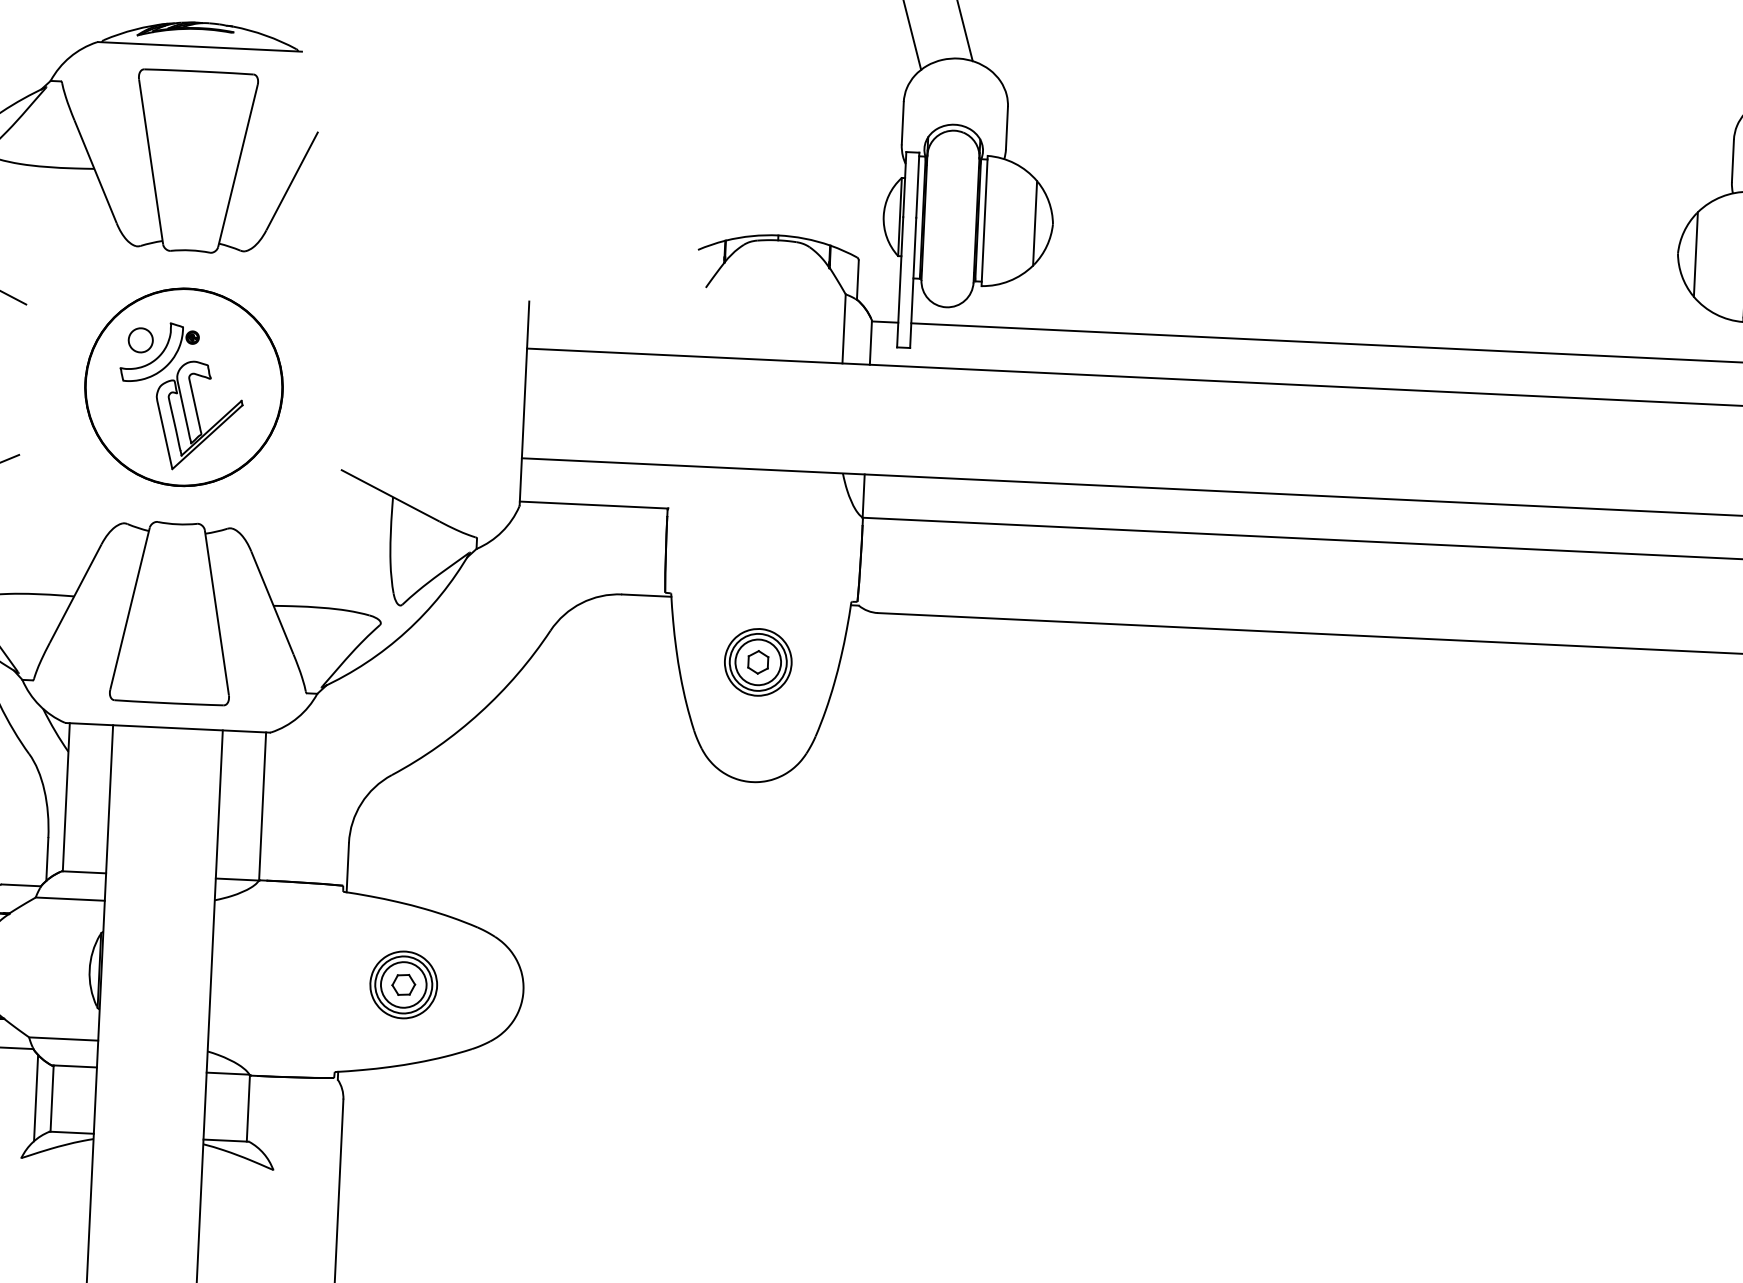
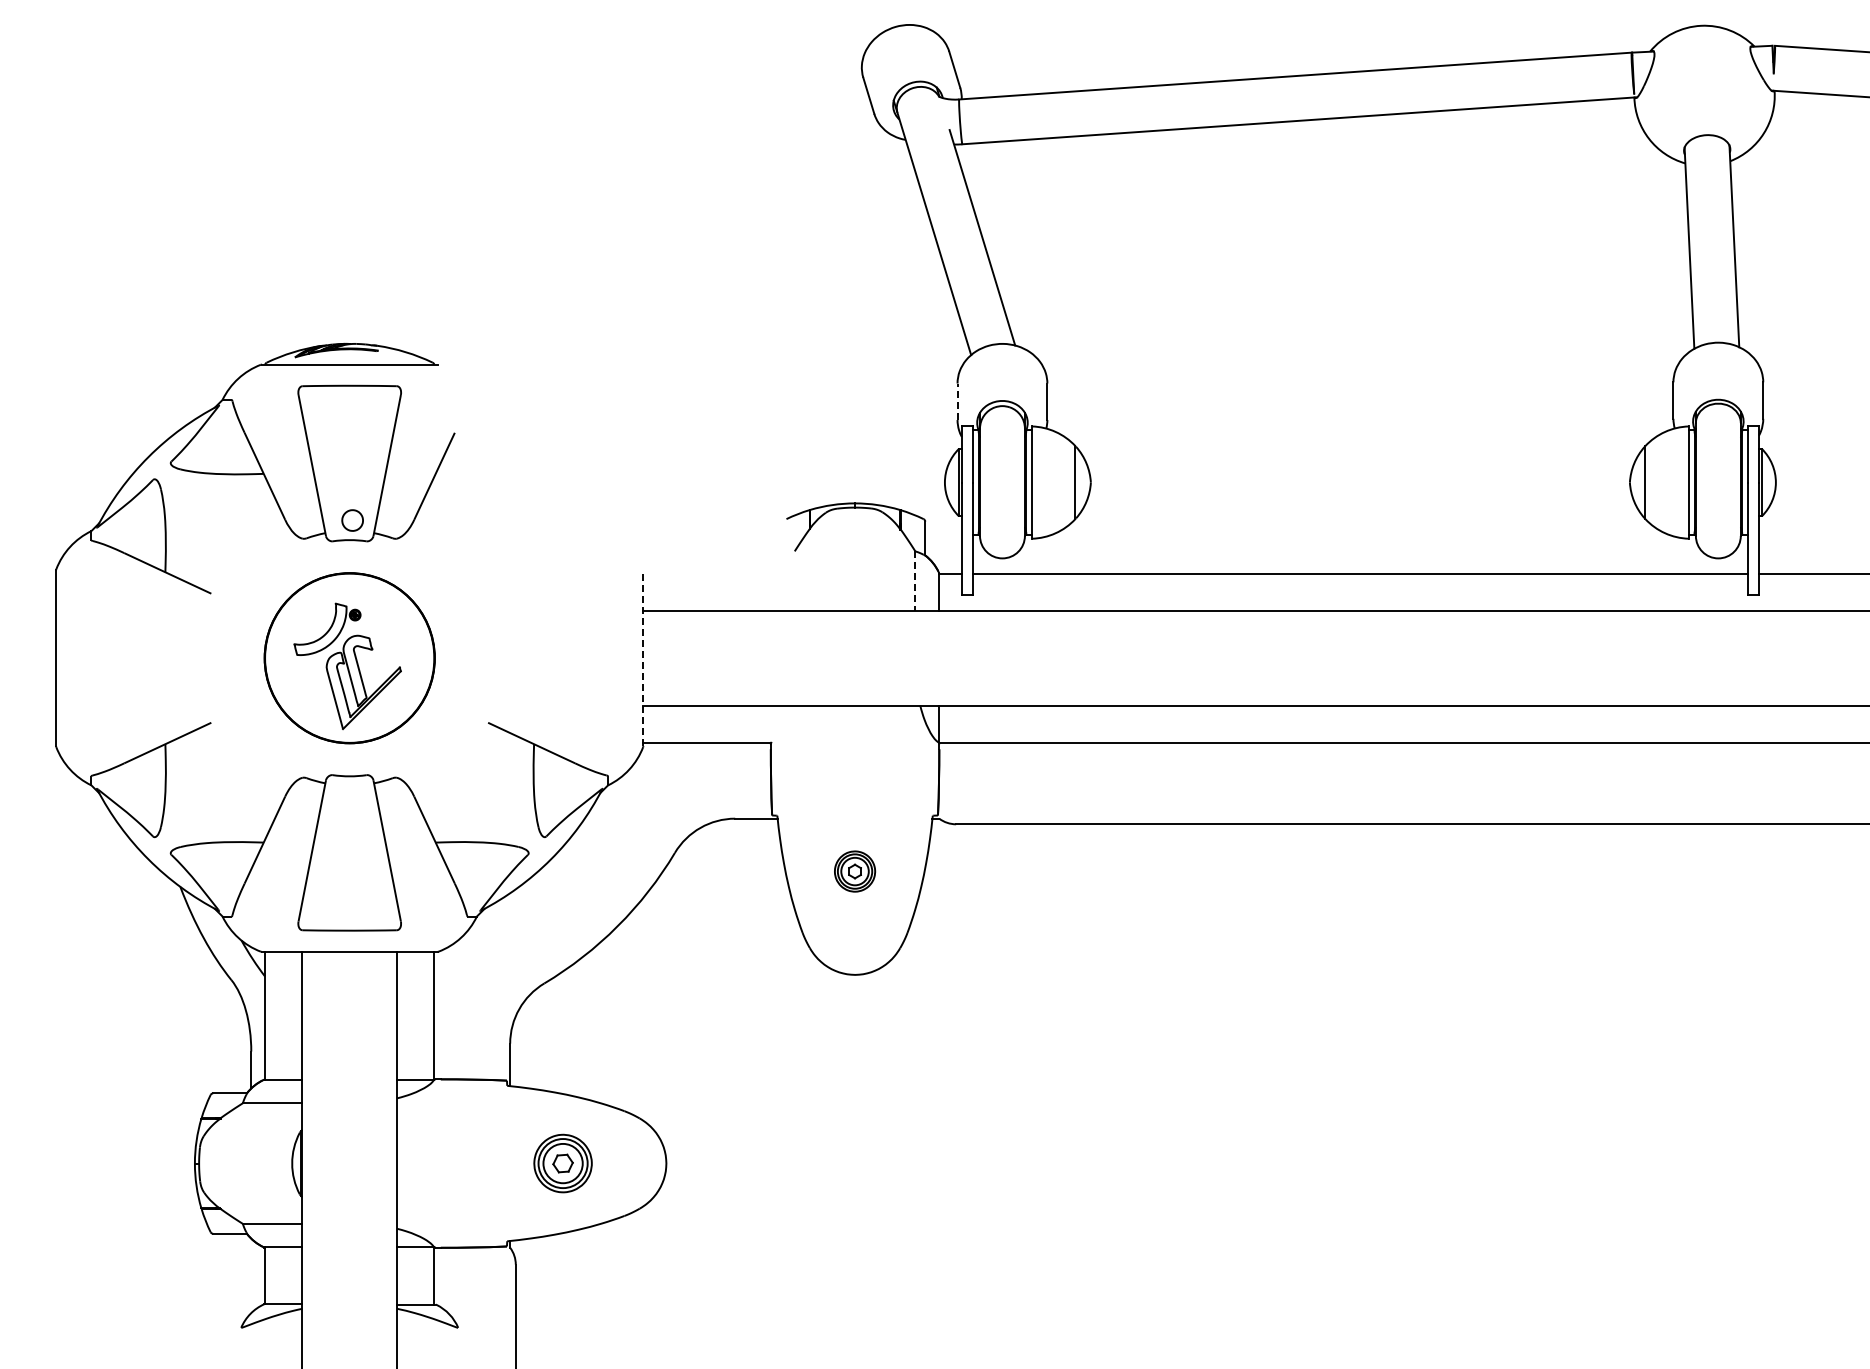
line: (902, 122) -> (957, 401), solid -> dashed
line: (844, 329) -> (915, 581), solid -> dashed
part: (140, 340) -> (352, 520), moved
line: (524, 403) -> (643, 658), solid -> dashed
part: (757, 662) -> (854, 871), size x0.7
line: (36, 1097) -> (251, 1275), removed

